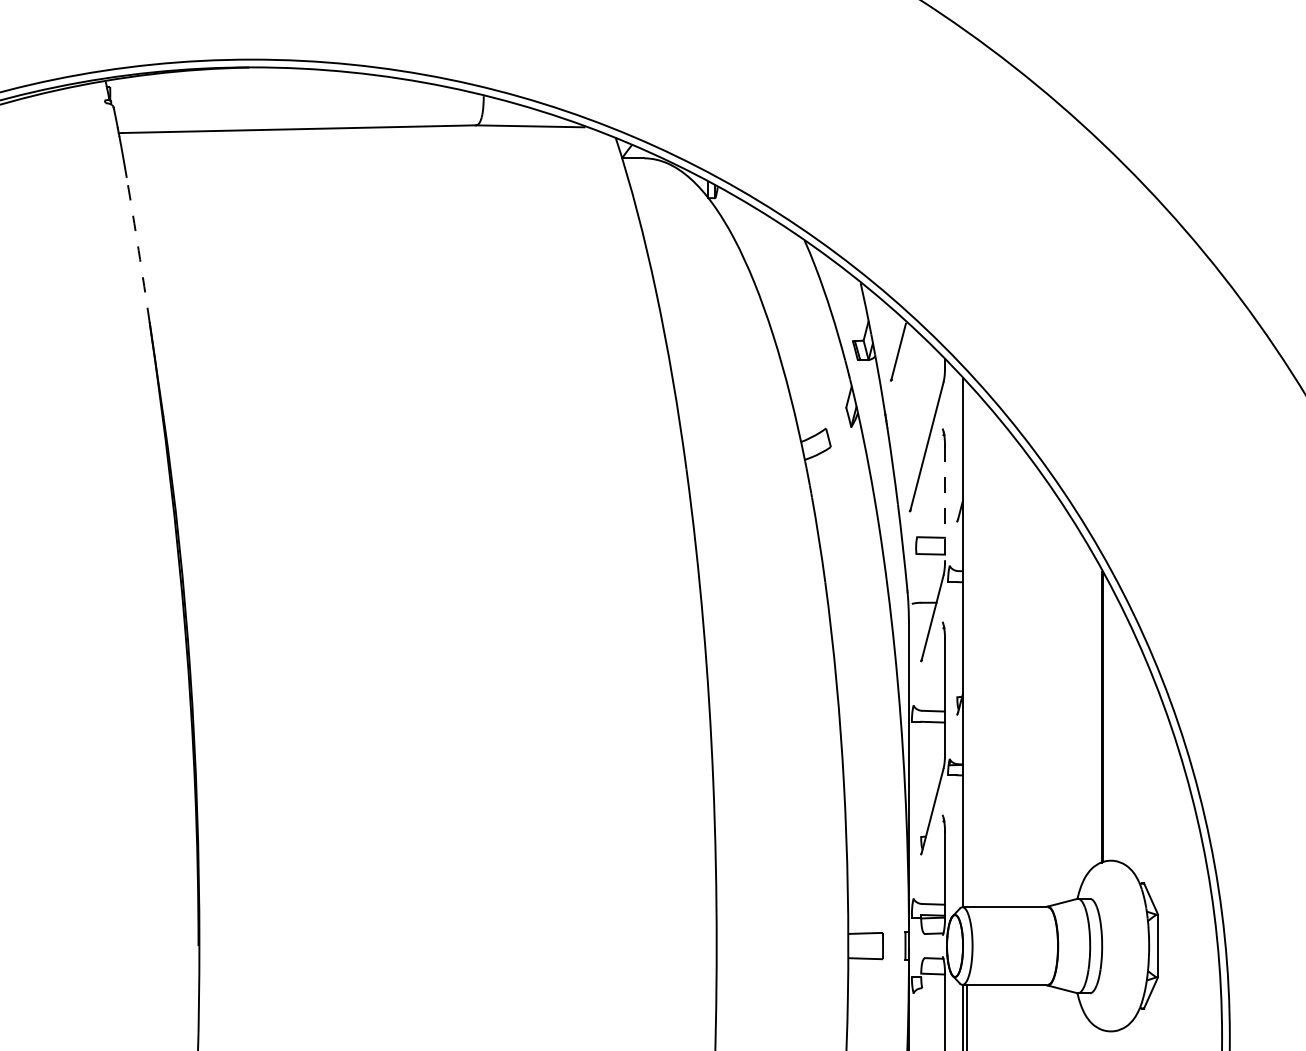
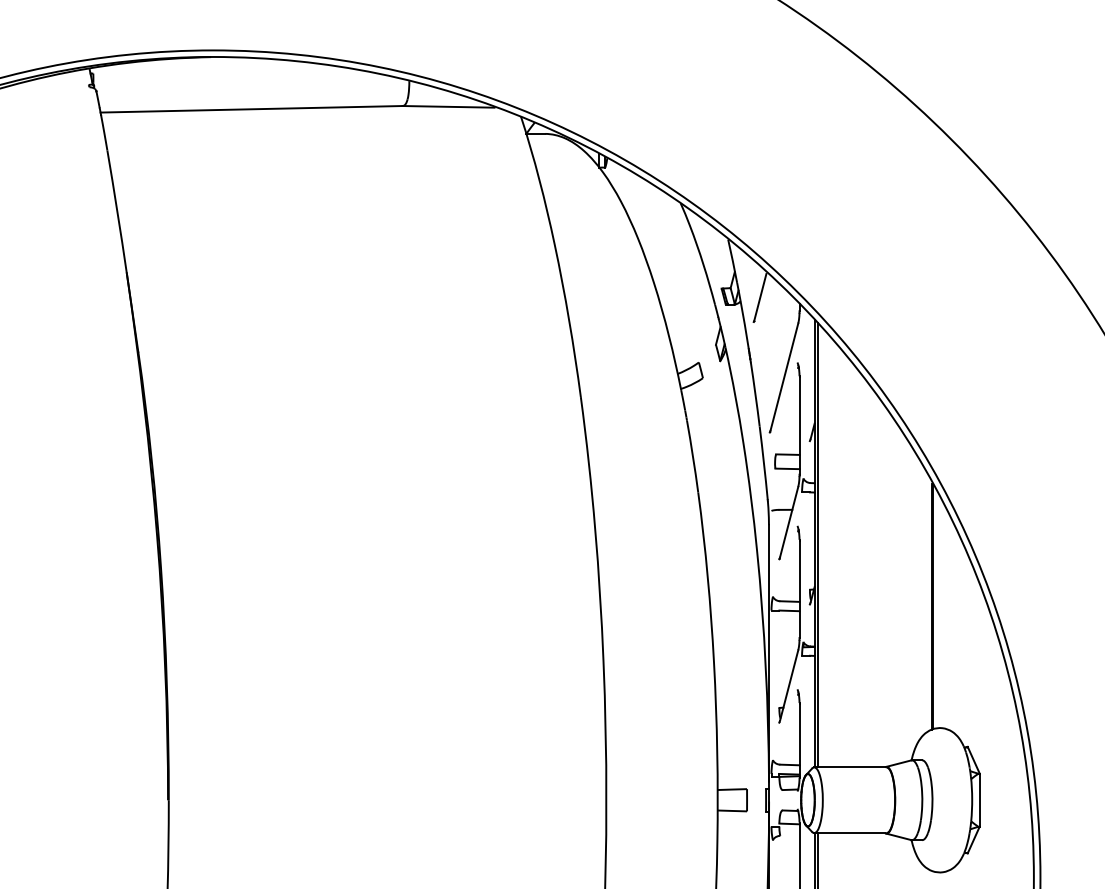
arc: (138, 250) -> (117, 211), dashed -> solid
line: (945, 503) -> (799, 425), dashed -> solid
line: (966, 644) -> (817, 545), added

